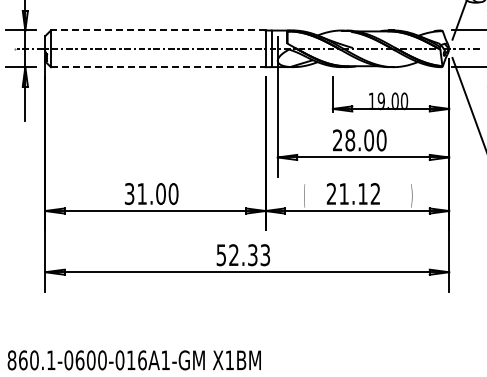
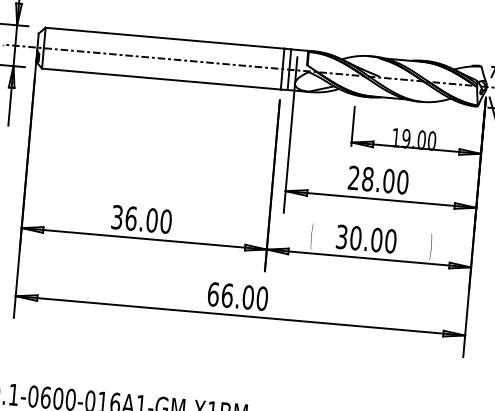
line: (157, 30) -> (164, 38), dashed -> solid
line: (158, 67) -> (161, 79), dashed -> solid
text: (142, 193) -> (131, 218), 31.00 -> 36.00
text: (353, 194) -> (366, 239), 21.12 -> 30.00
text: (243, 255) -> (237, 296), 52.33 -> 66.00

